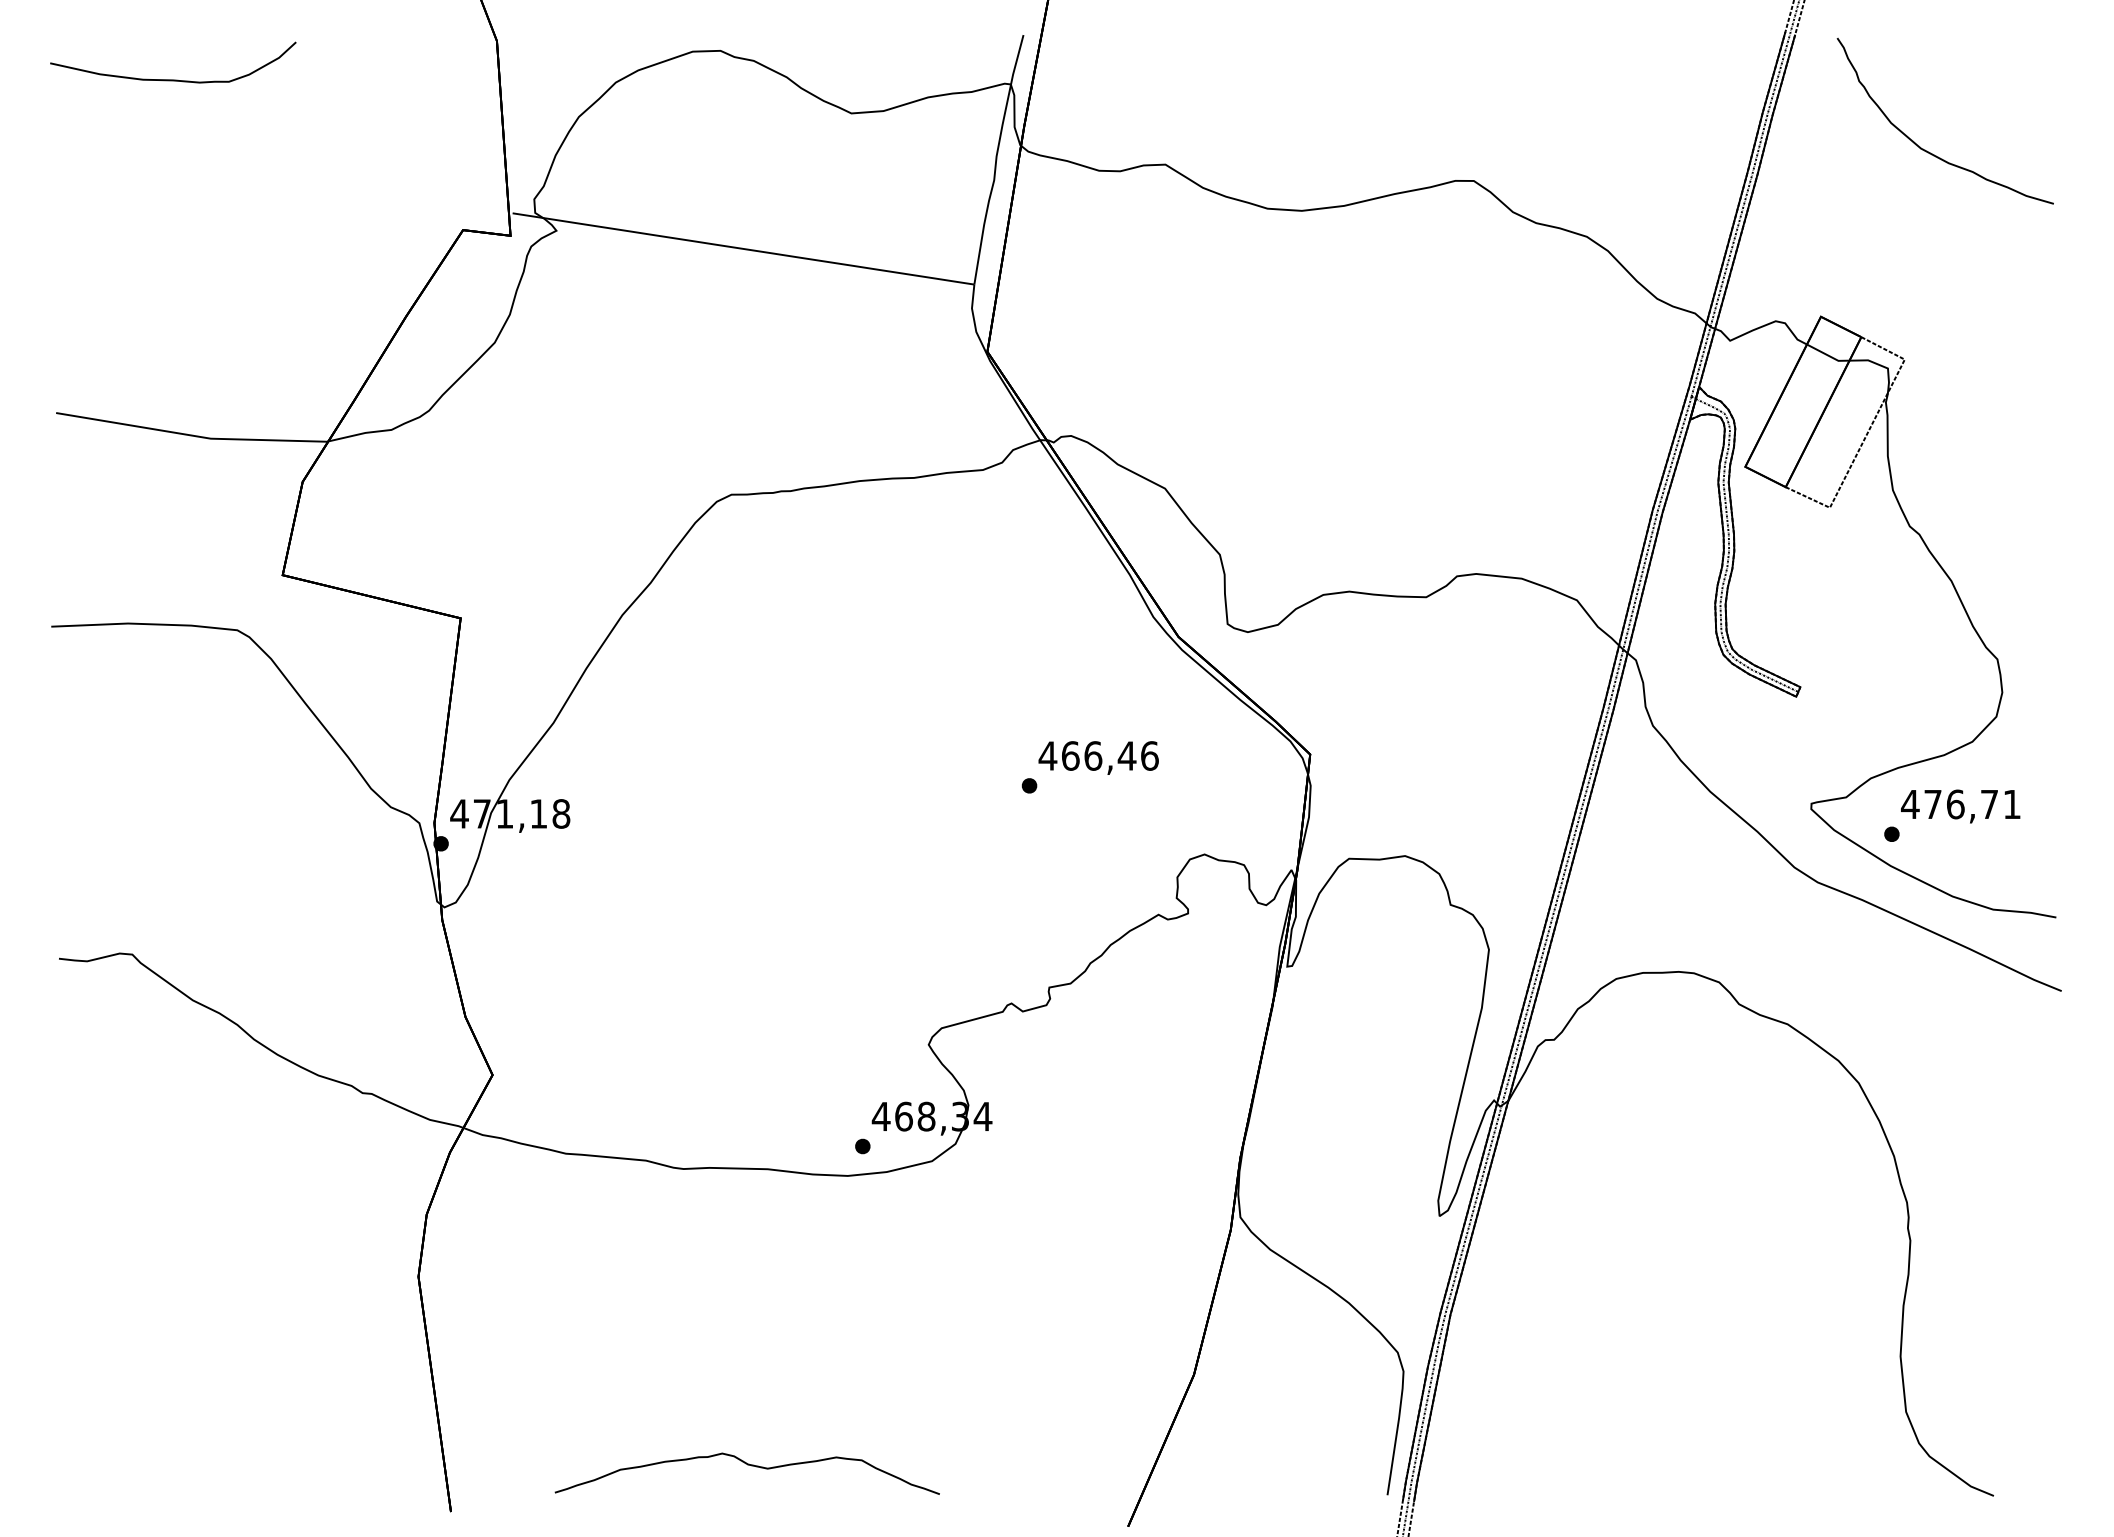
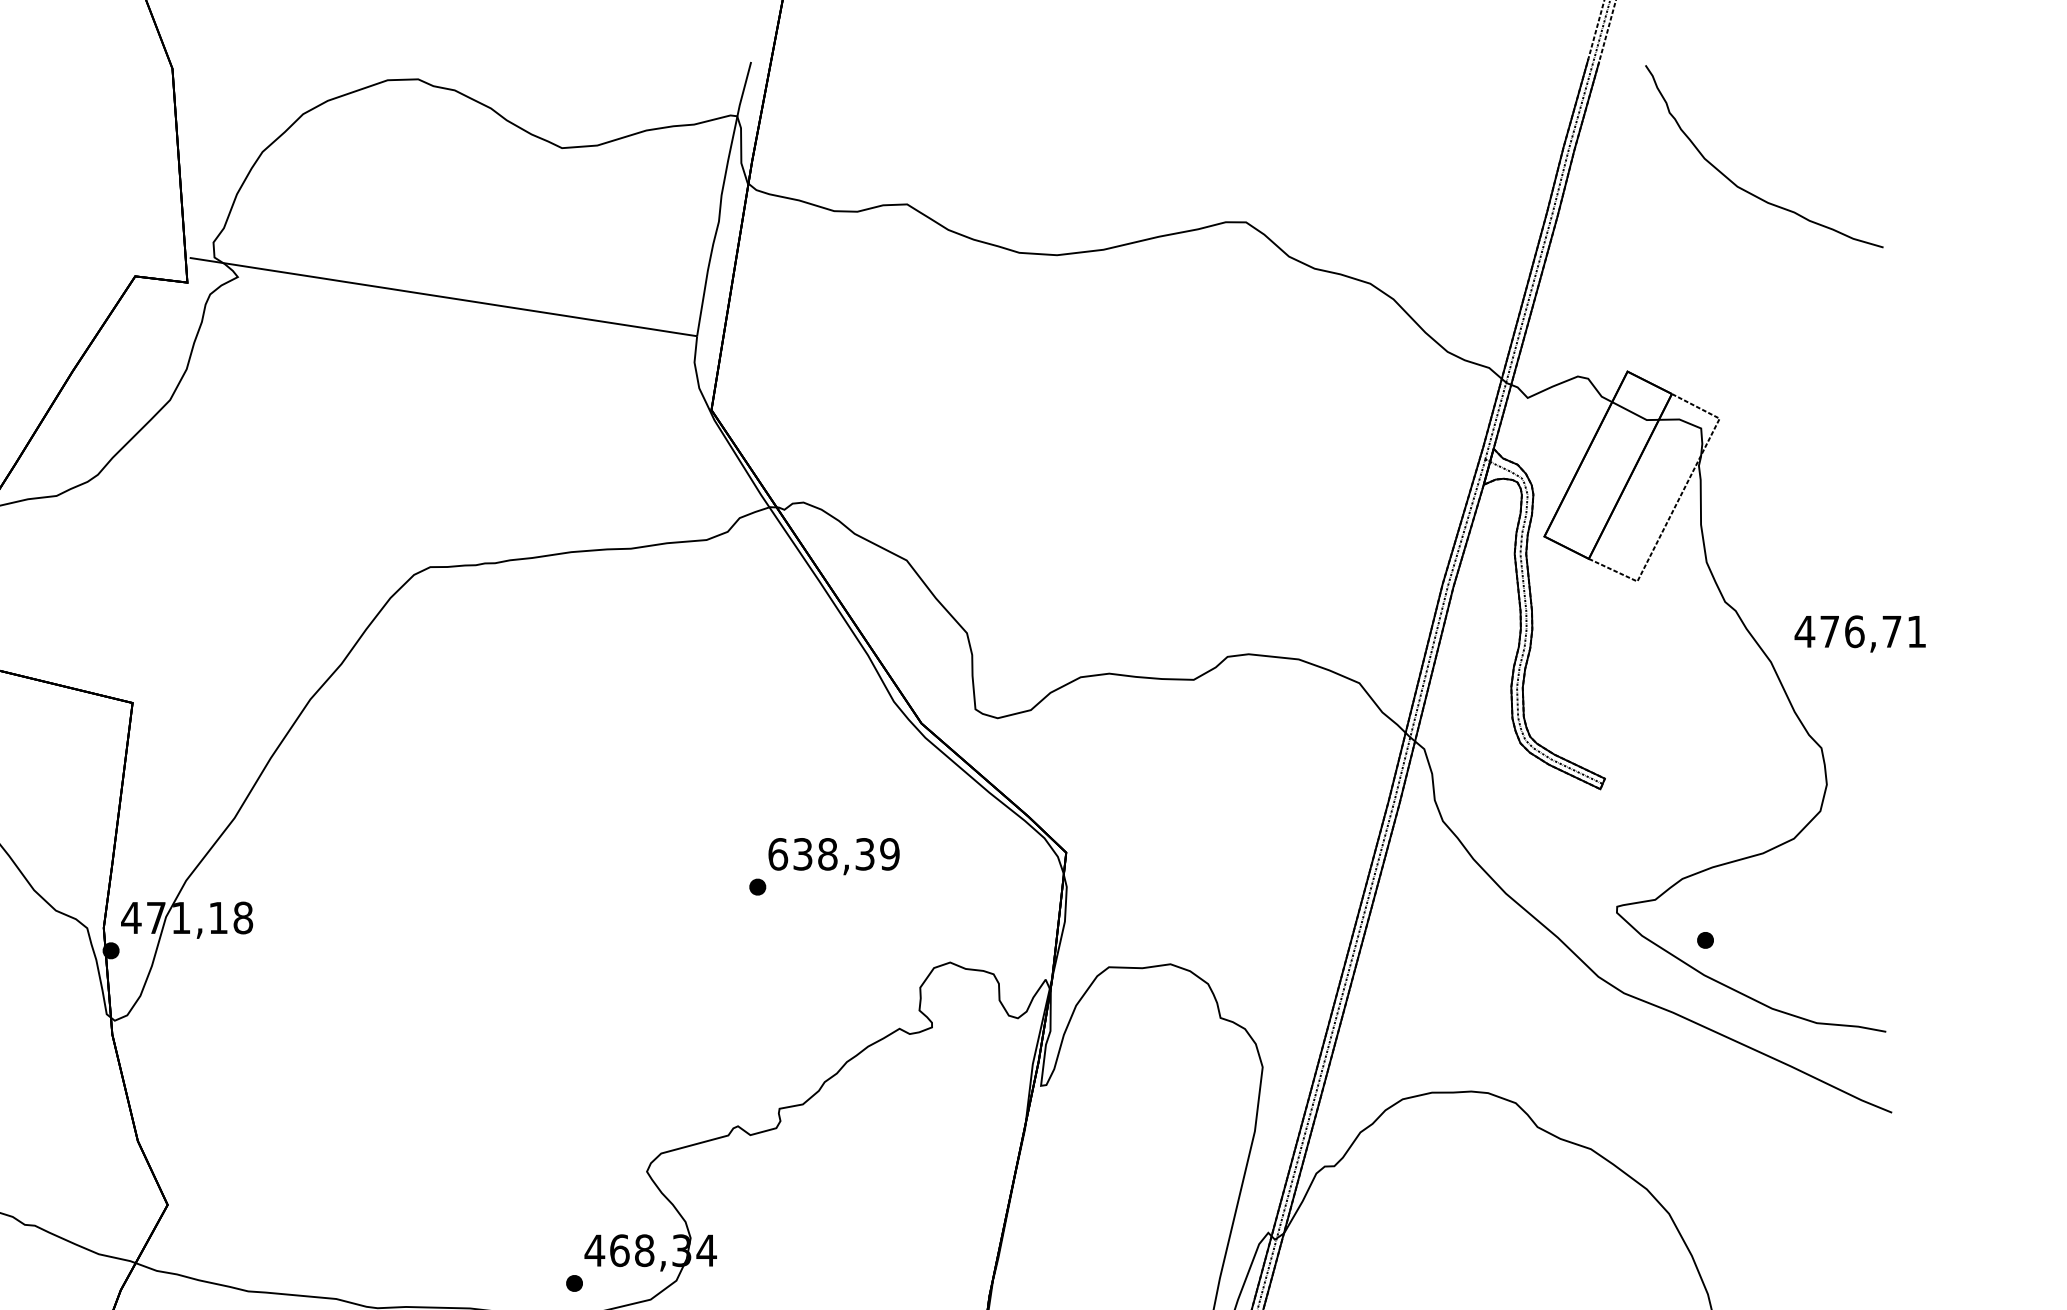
text: (1098, 755) -> (833, 853), 466,46 -> 638,39
text: (1960, 806) -> (1860, 633), moved

